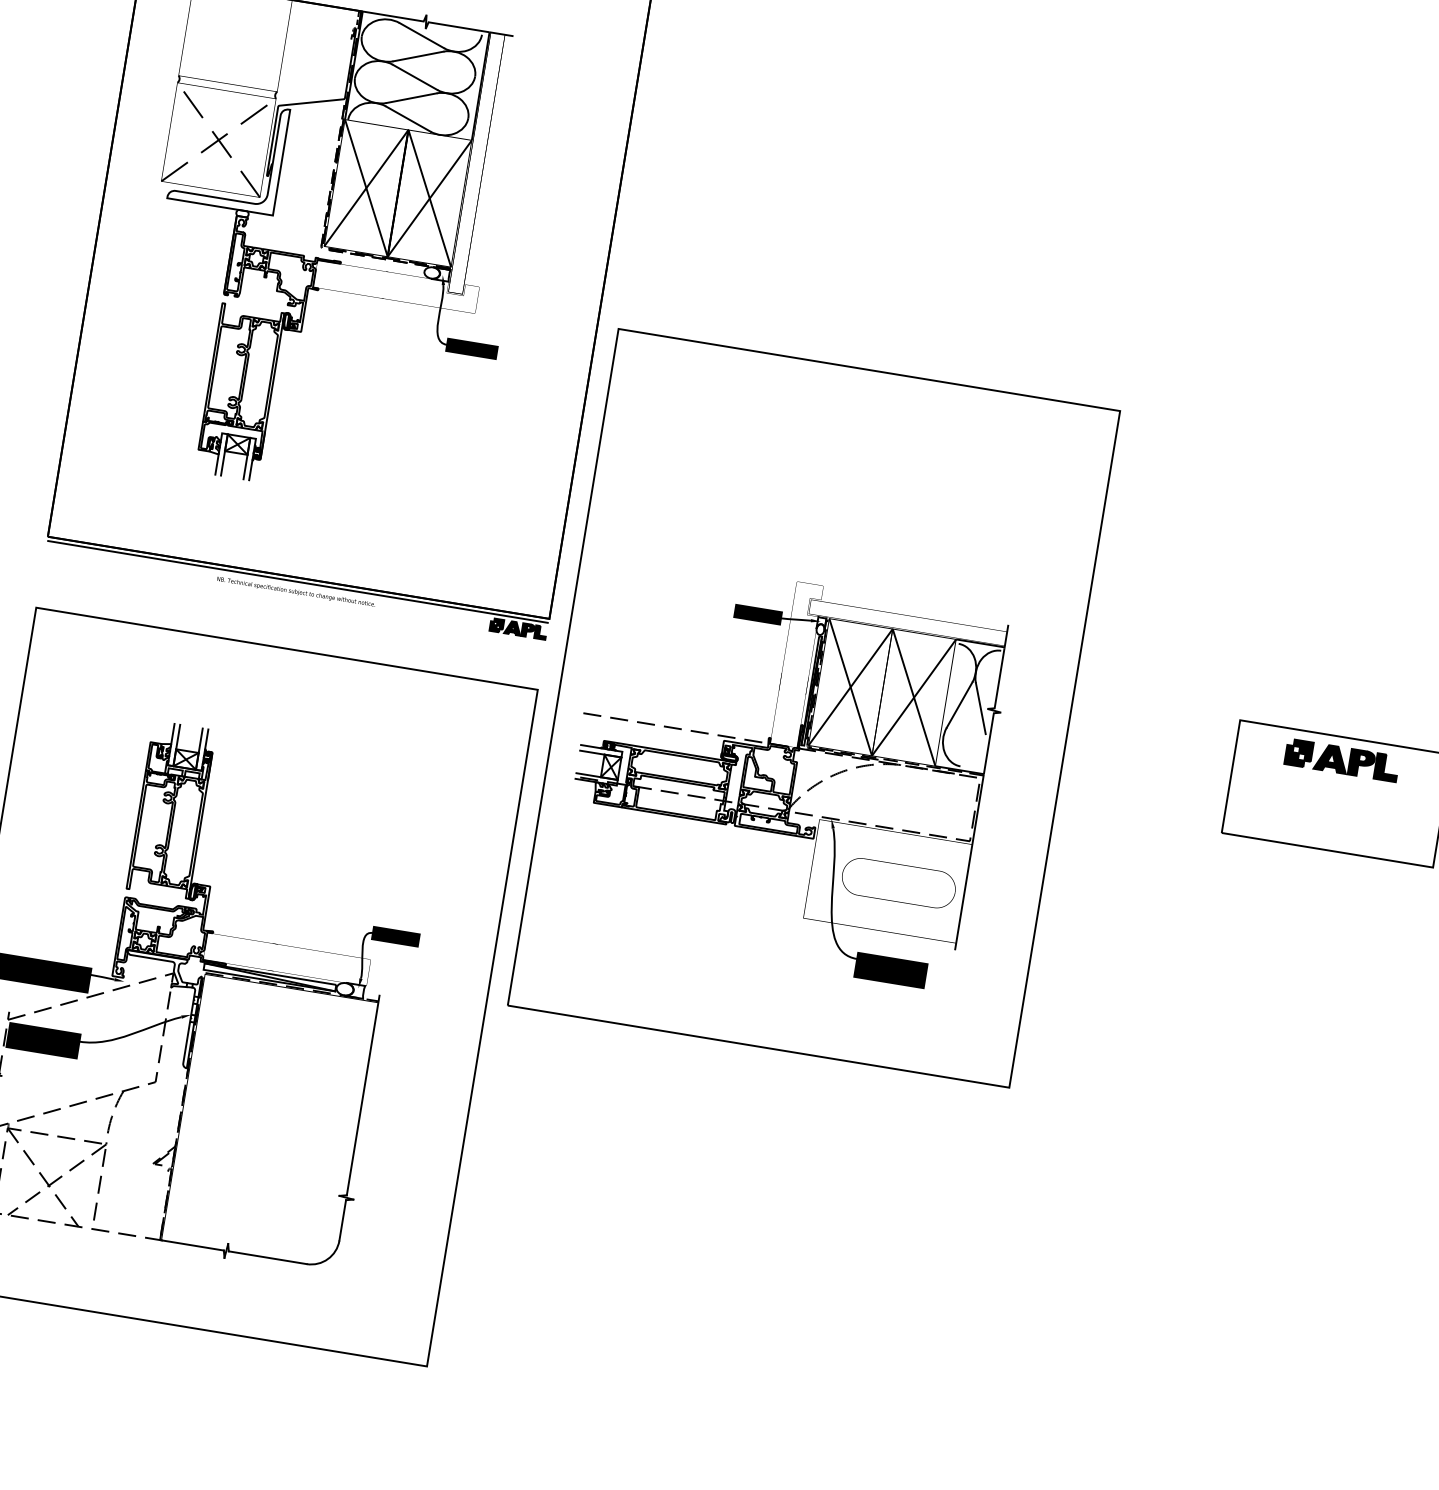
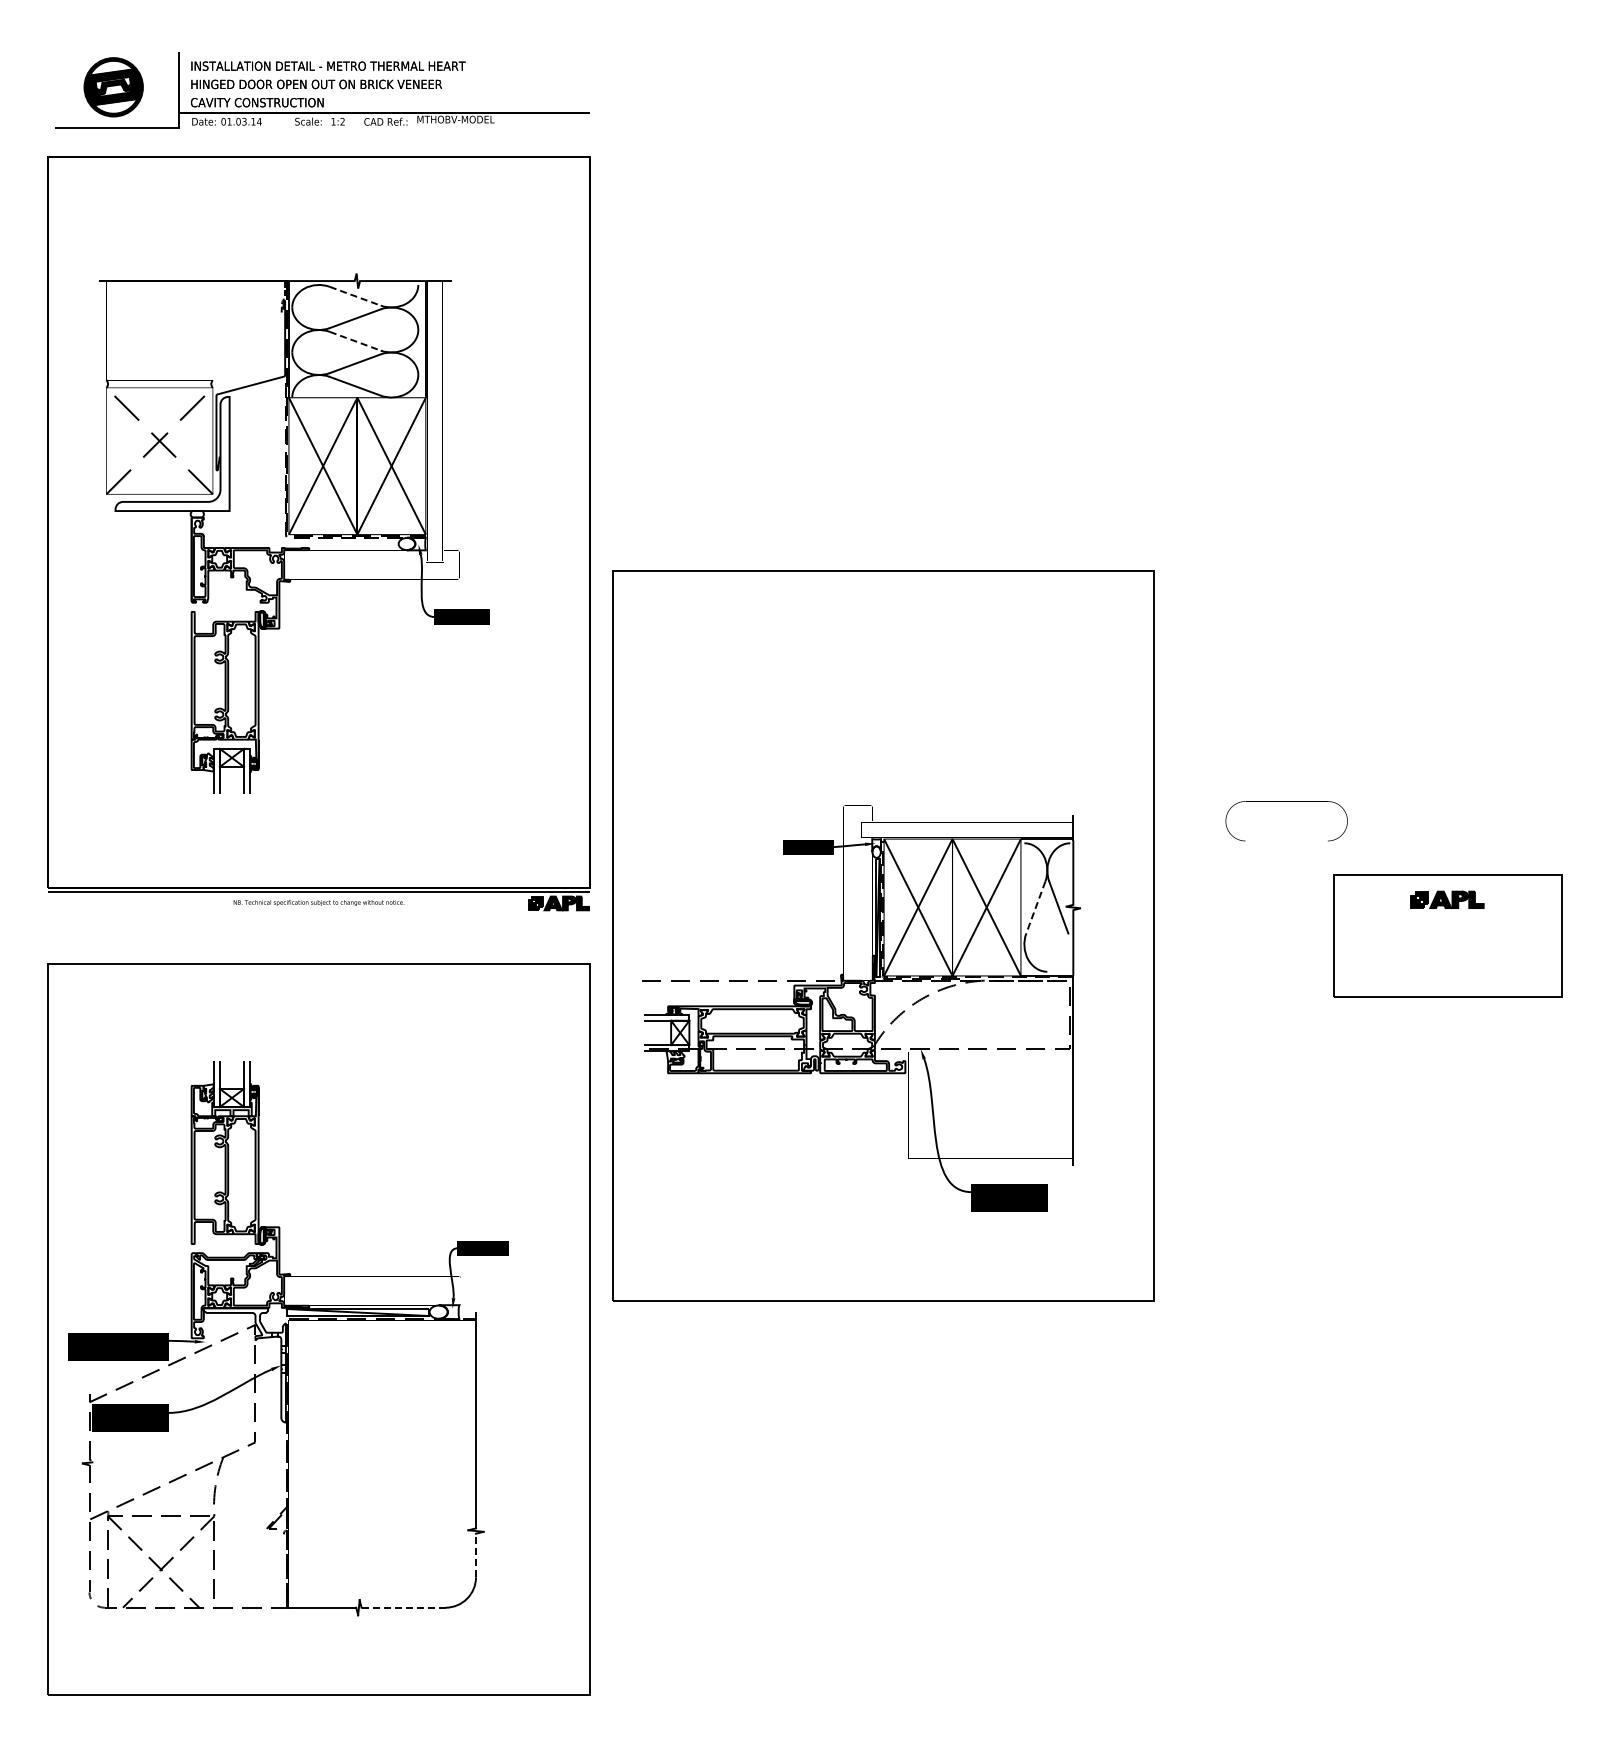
line: (422, 35) -> (355, 296), solid -> dashed
line: (415, 77) -> (355, 341), solid -> dashed
line: (959, 705) -> (1035, 907), solid -> dashed
part: (1342, 760) -> (1447, 899), size x0.6
part: (901, 864) -> (1286, 801), moved
line: (343, 1220) -> (476, 1555), solid -> dashed
line: (268, 1257) -> (404, 1607), solid -> dashed

